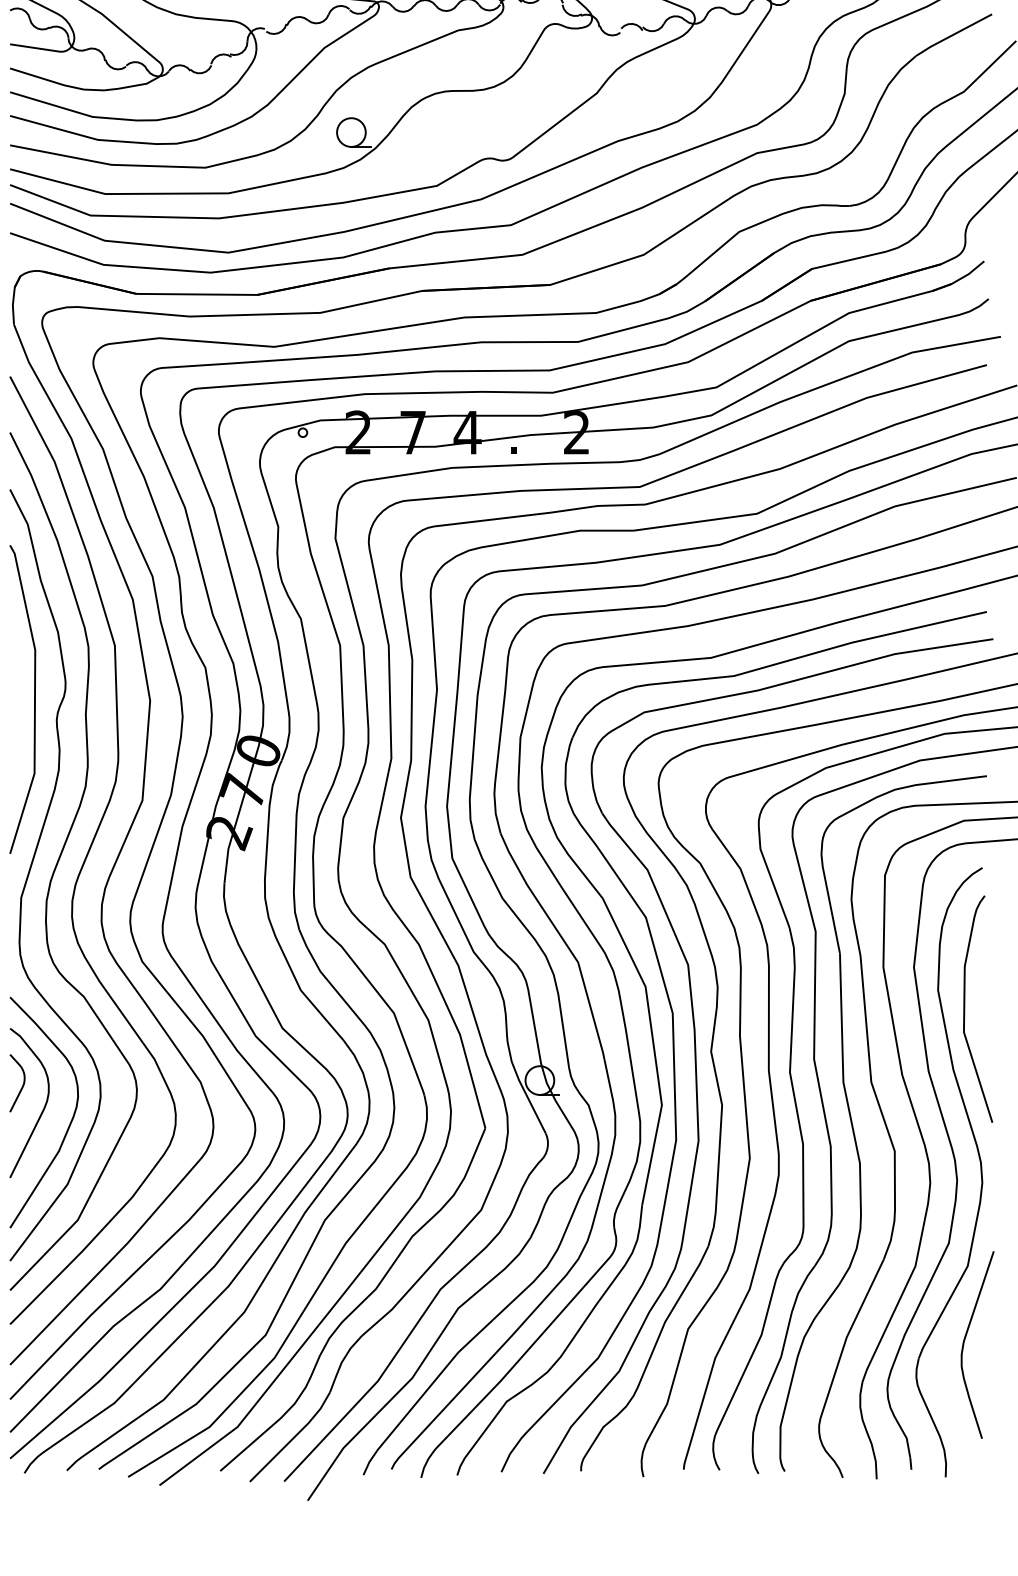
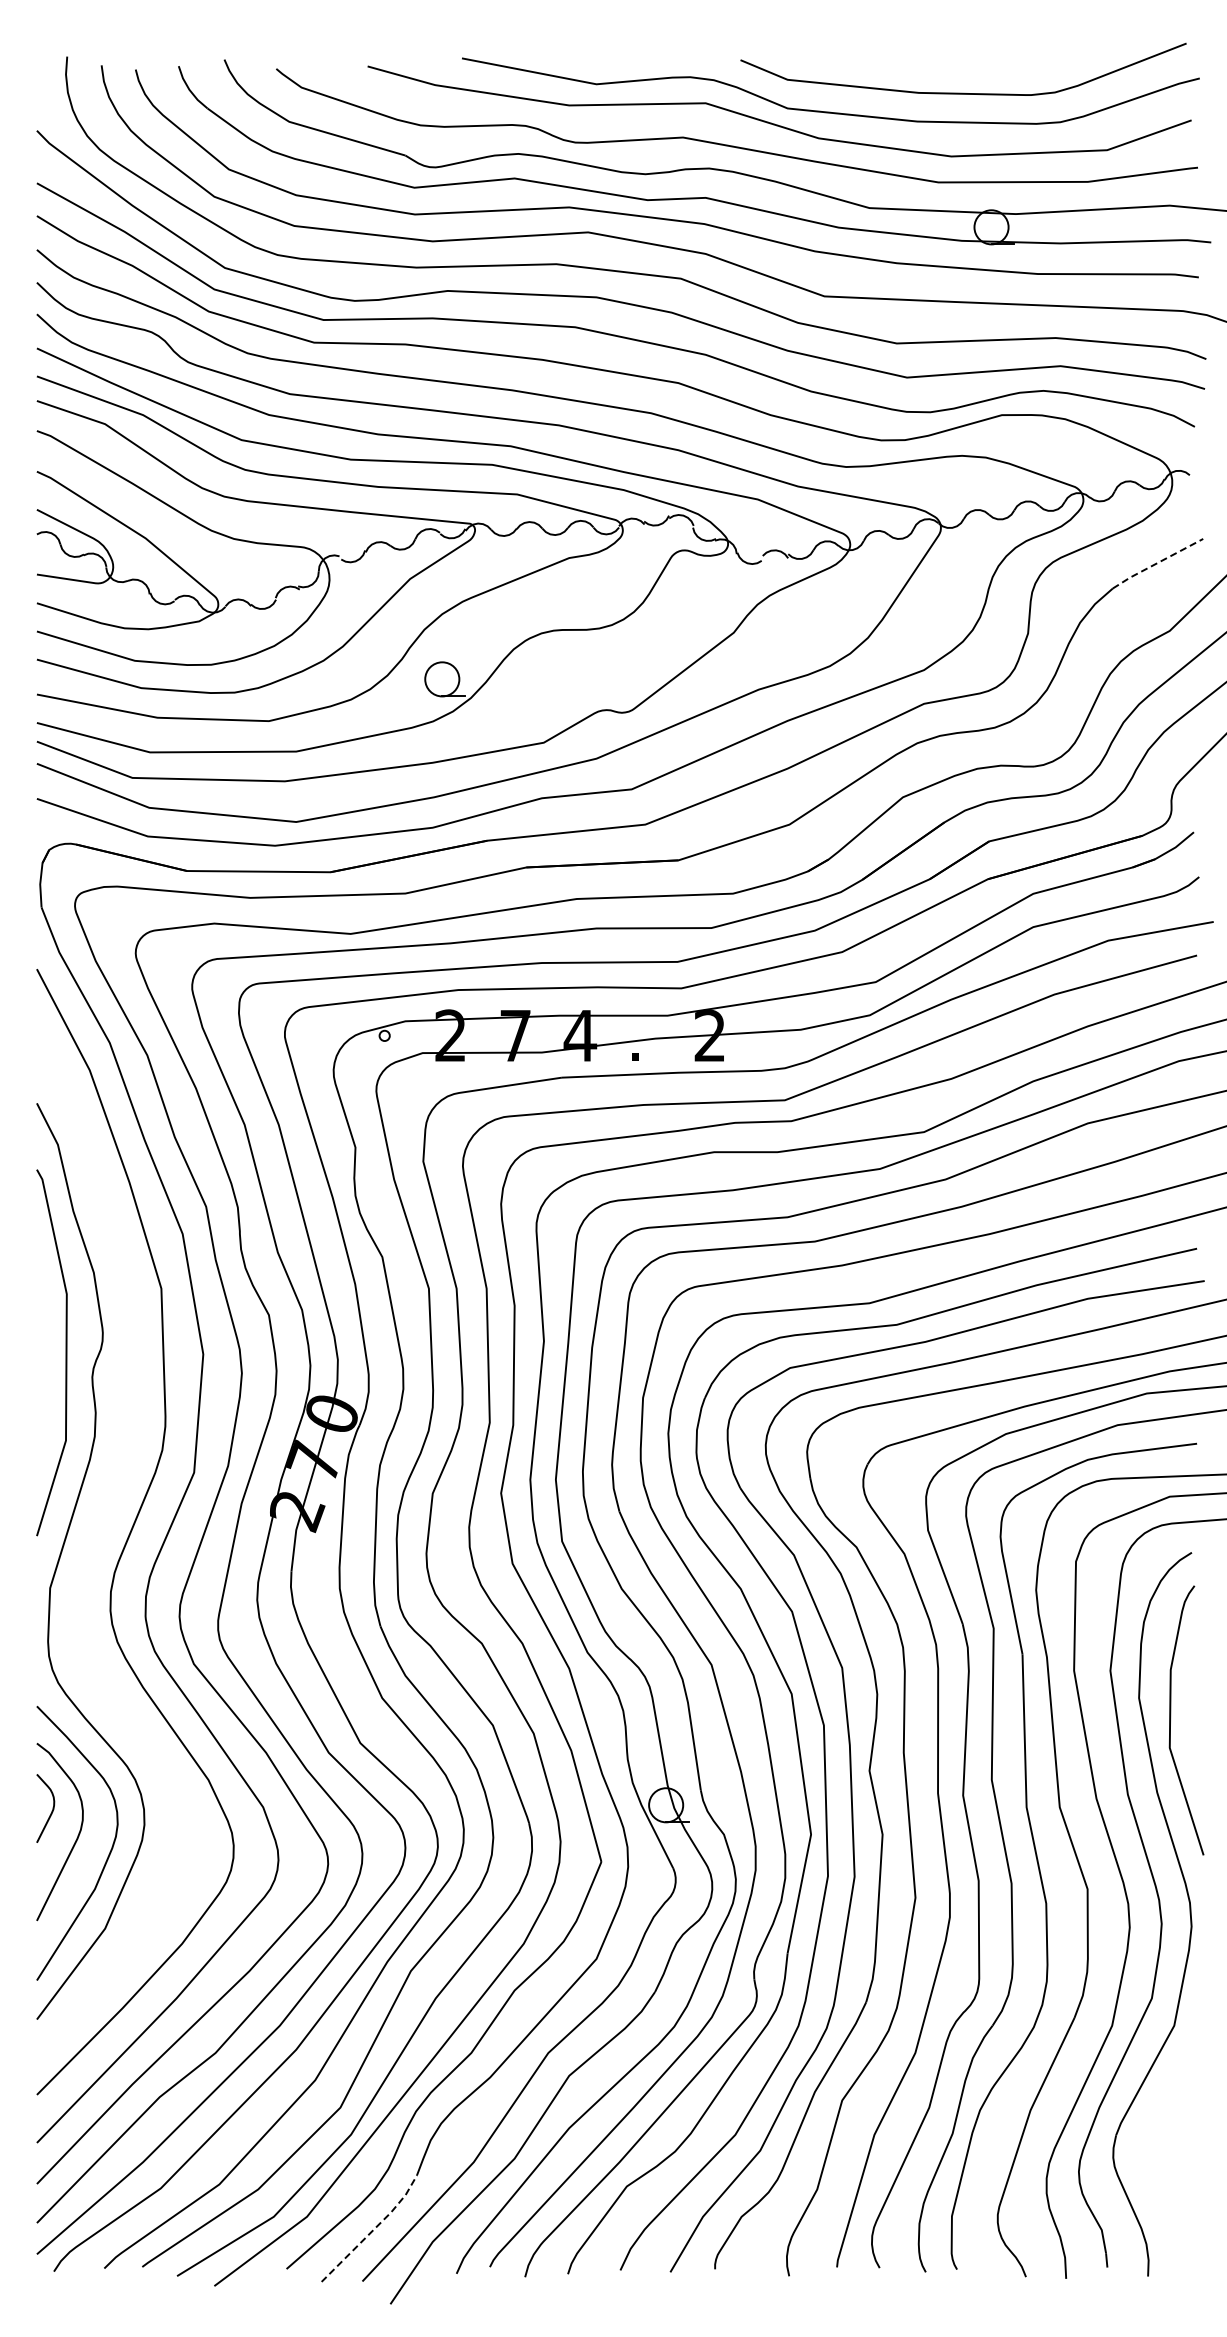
line: (953, 34) -> (1157, 563), solid -> dashed
curve: (61, 856) -> (97, 1539), removed
curve: (965, 1340) -> (1171, 2113), removed
line: (293, 1437) -> (373, 2229), solid -> dashed

